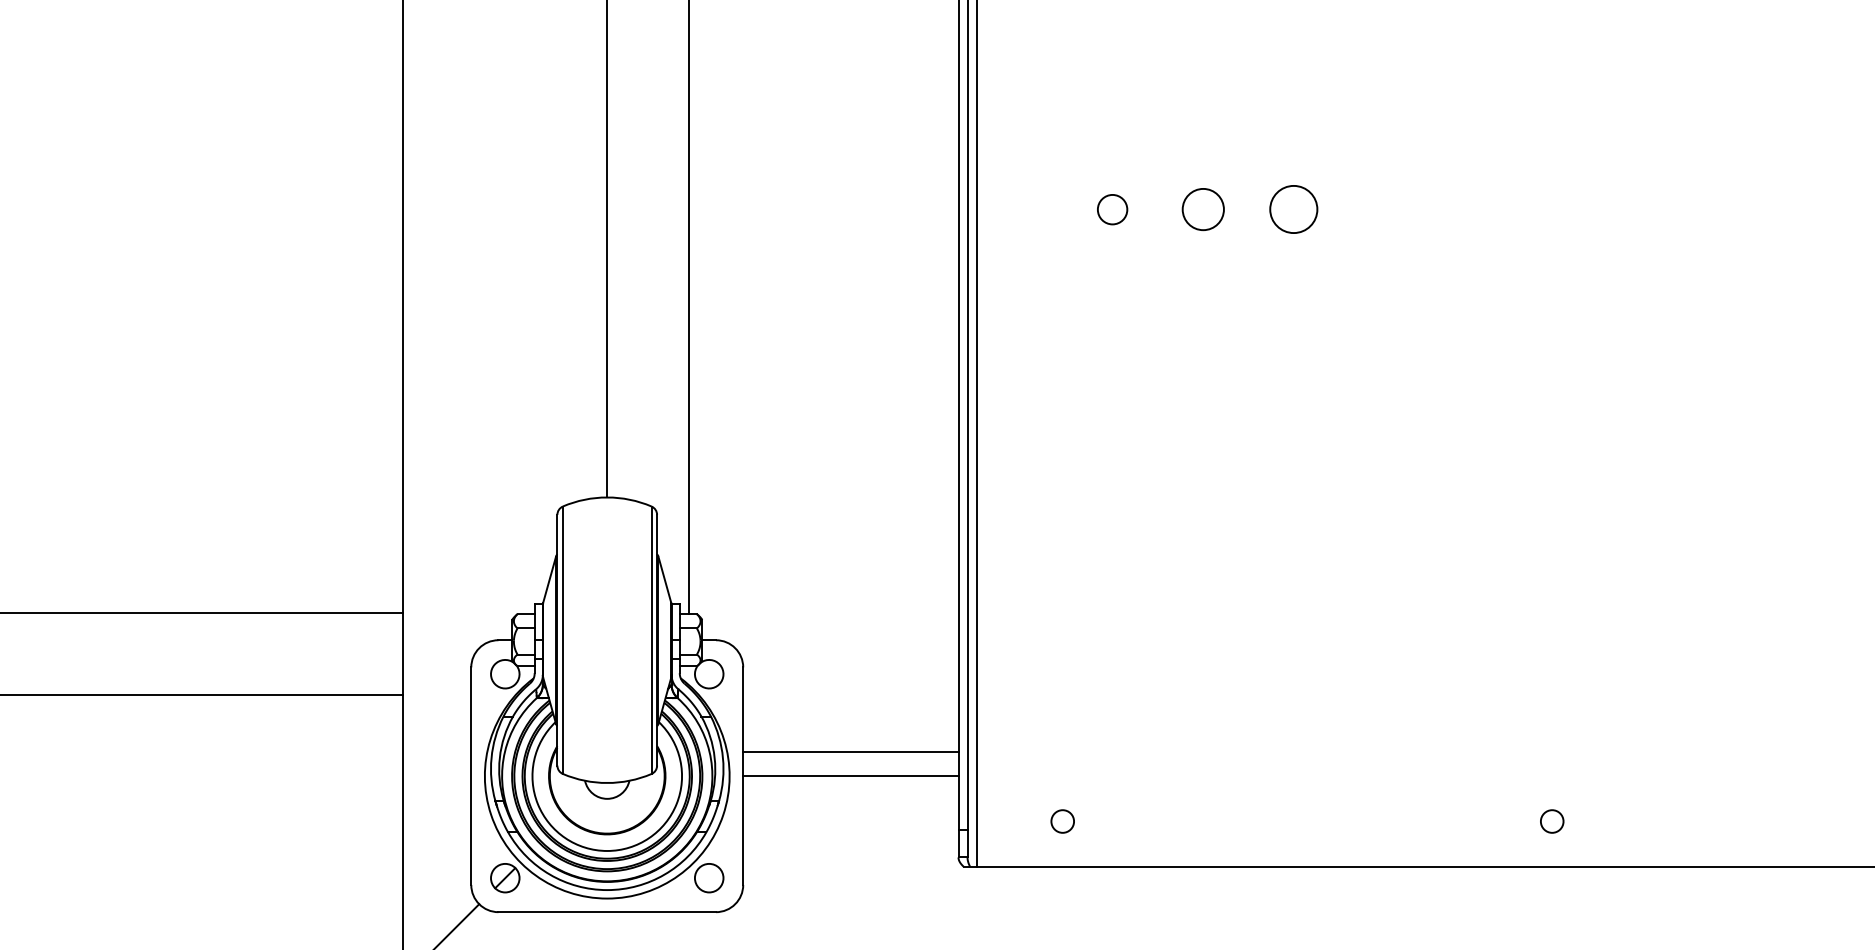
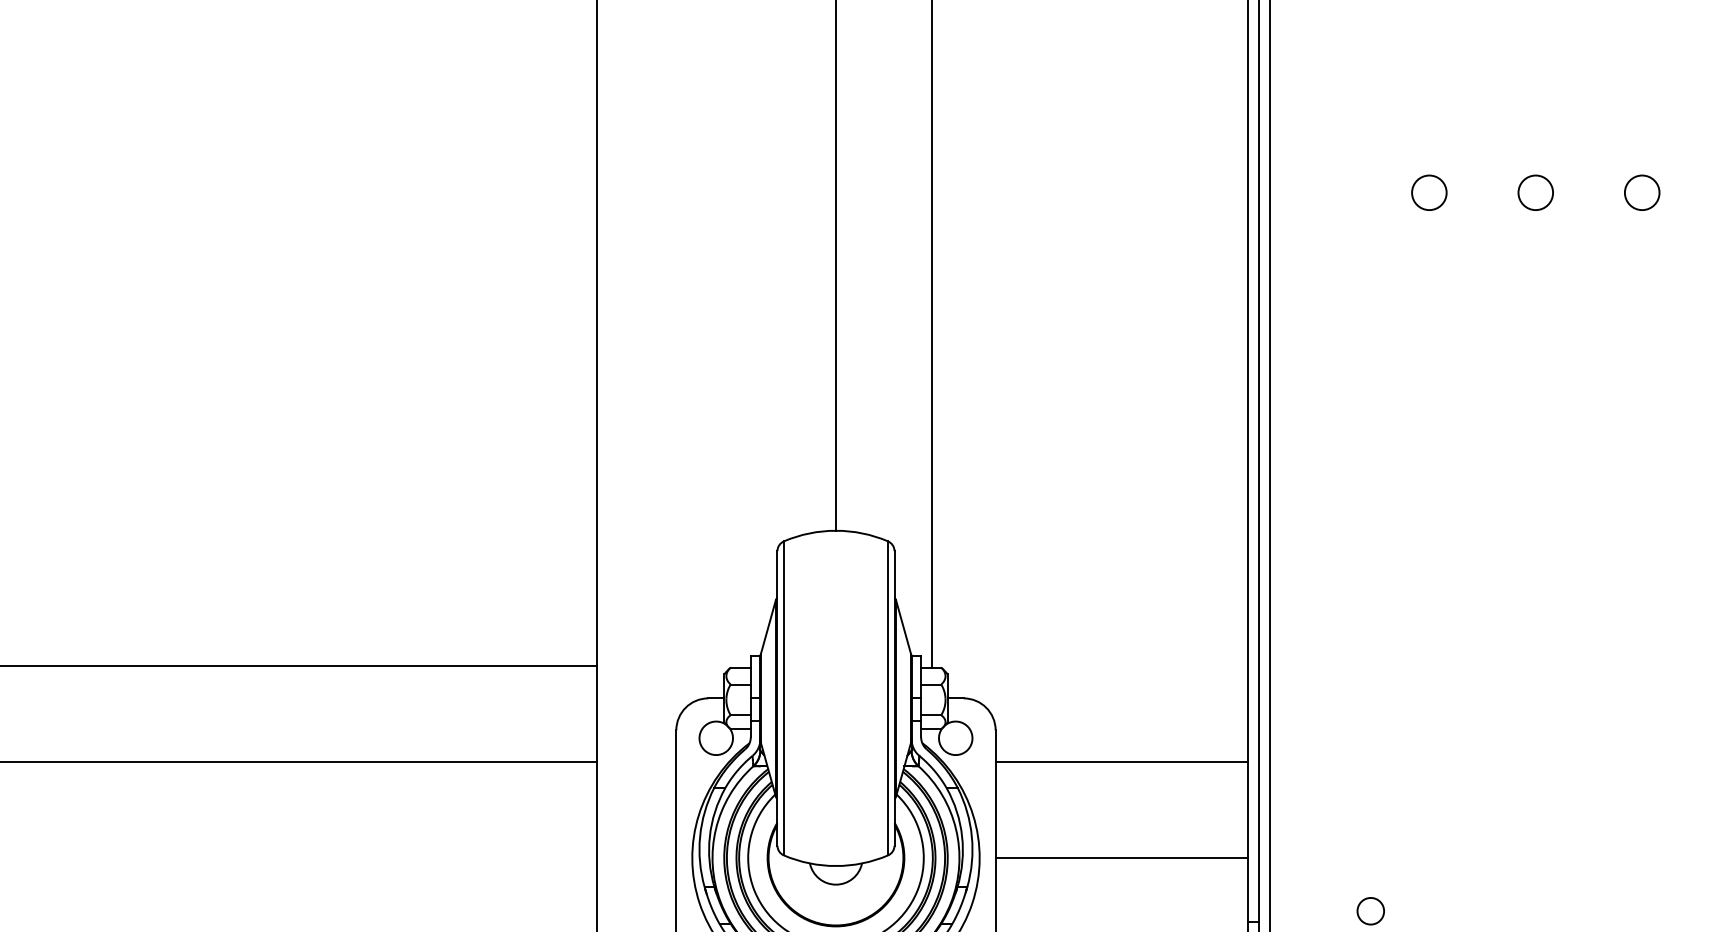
circle: (1202, 209) -> (1534, 192), size x0.71
circle: (1293, 209) -> (1641, 192), size x0.62
line: (850, 751) -> (1121, 762), moved

